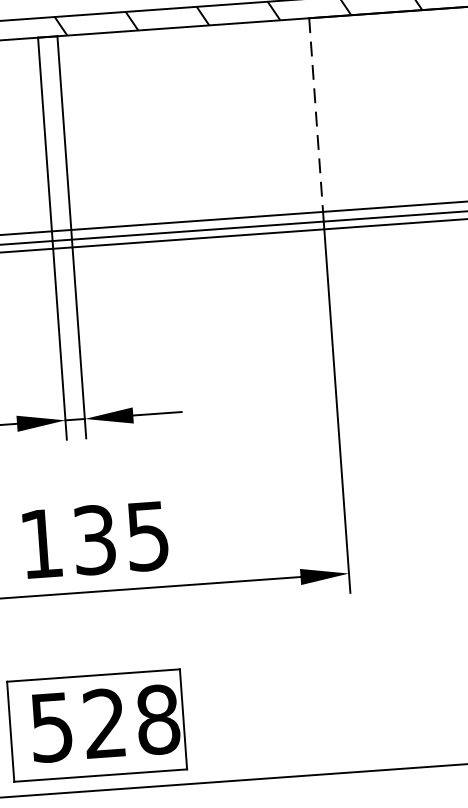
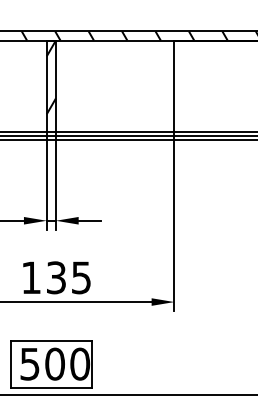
hatch: (51, 115) -> (50, 77), added
line: (316, 115) -> (174, 86), dashed -> solid
text: (131, 720) -> (67, 363), 528 -> 500

